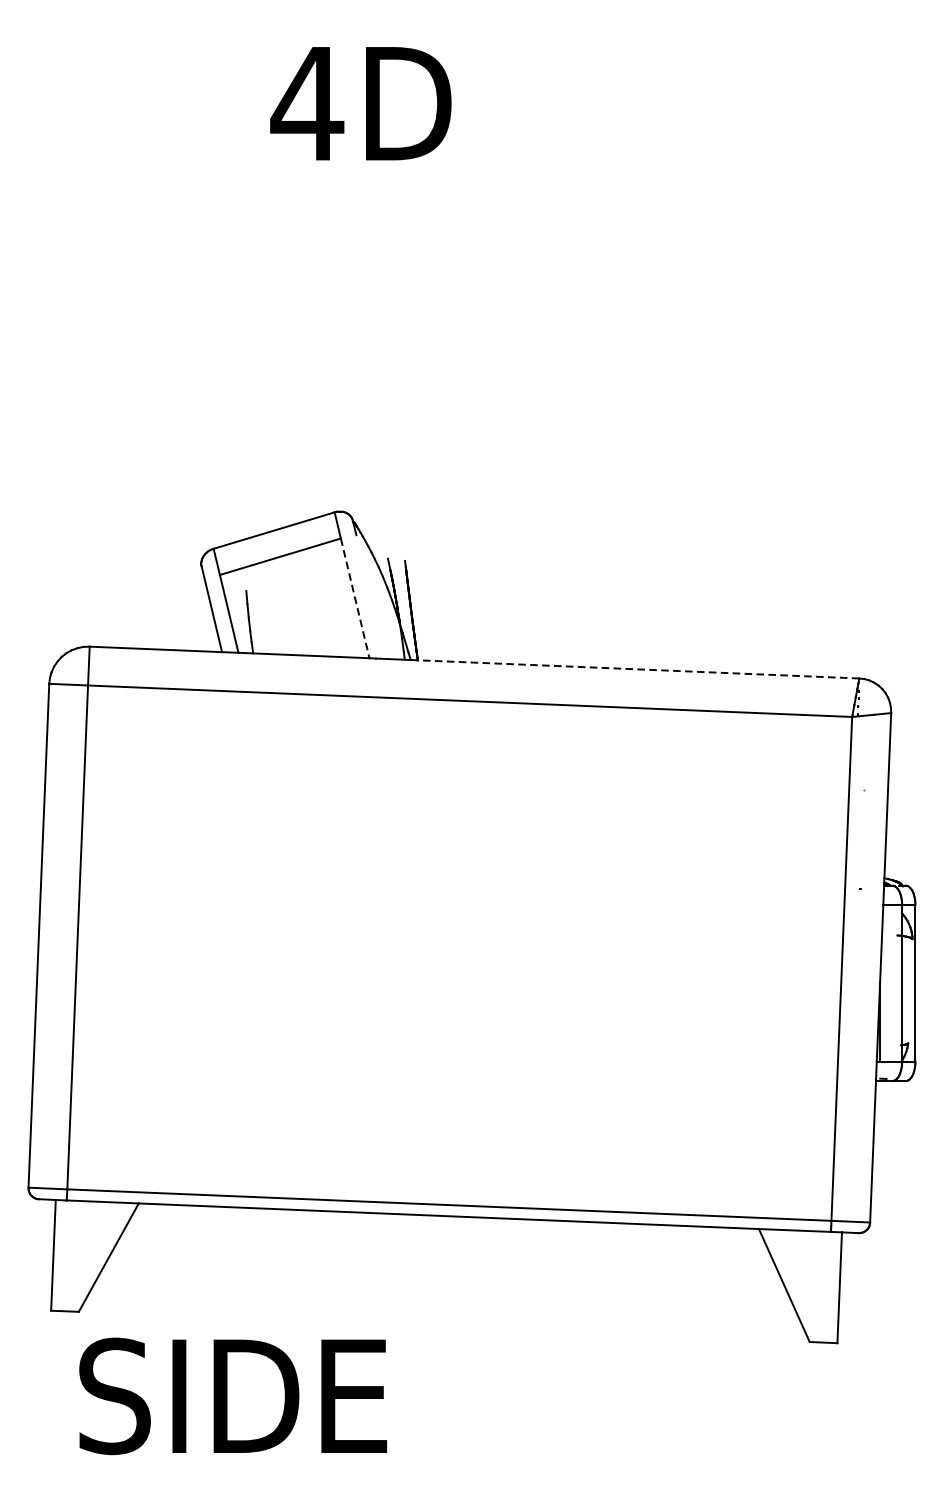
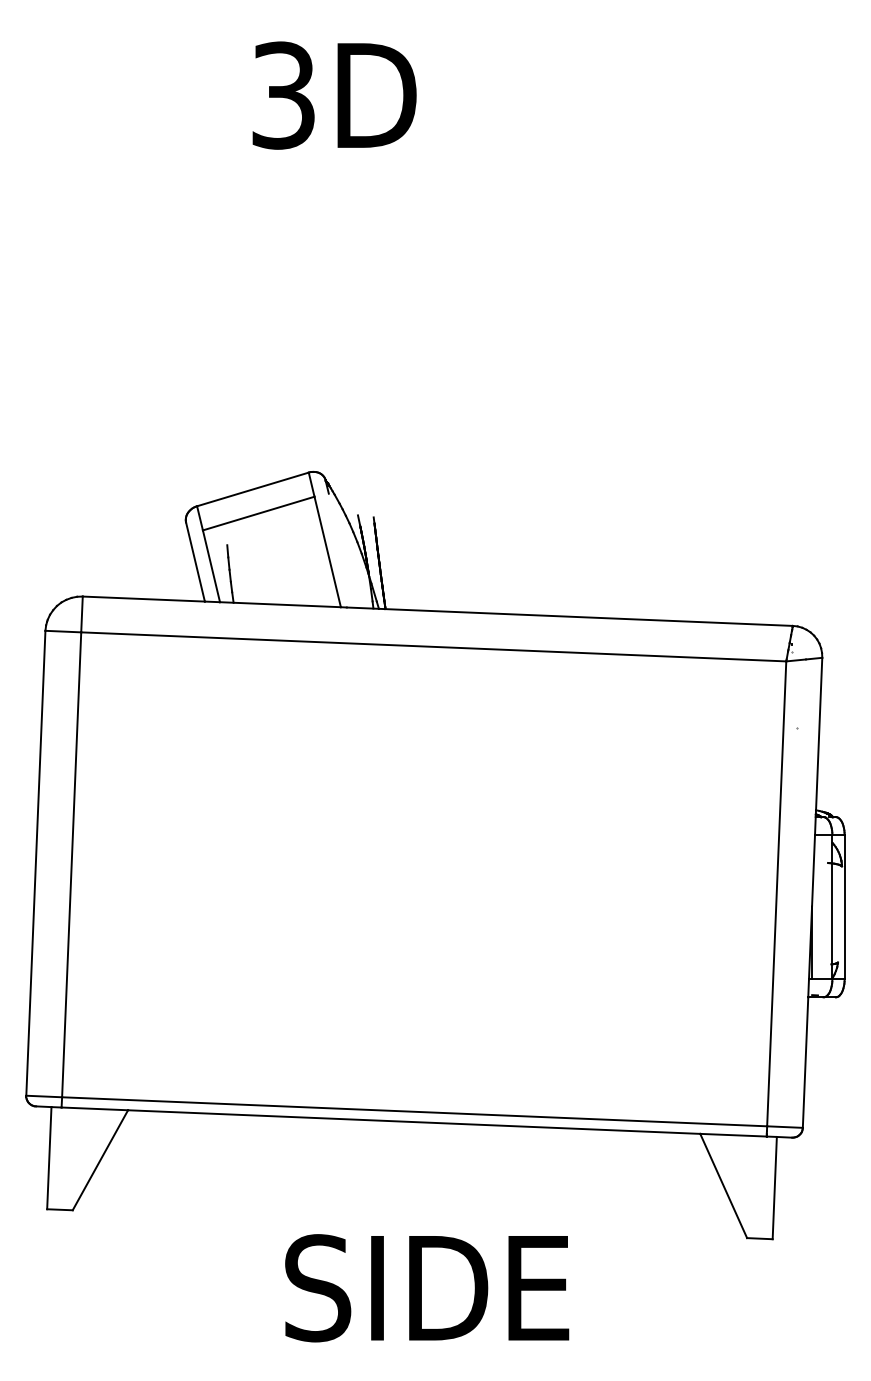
text: (307, 103) -> (283, 95), 4D -> 3D
line: (354, 597) -> (327, 551), dashed -> solid
line: (634, 669) -> (585, 617), dashed -> solid
text: (233, 1396) -> (427, 1288), moved

